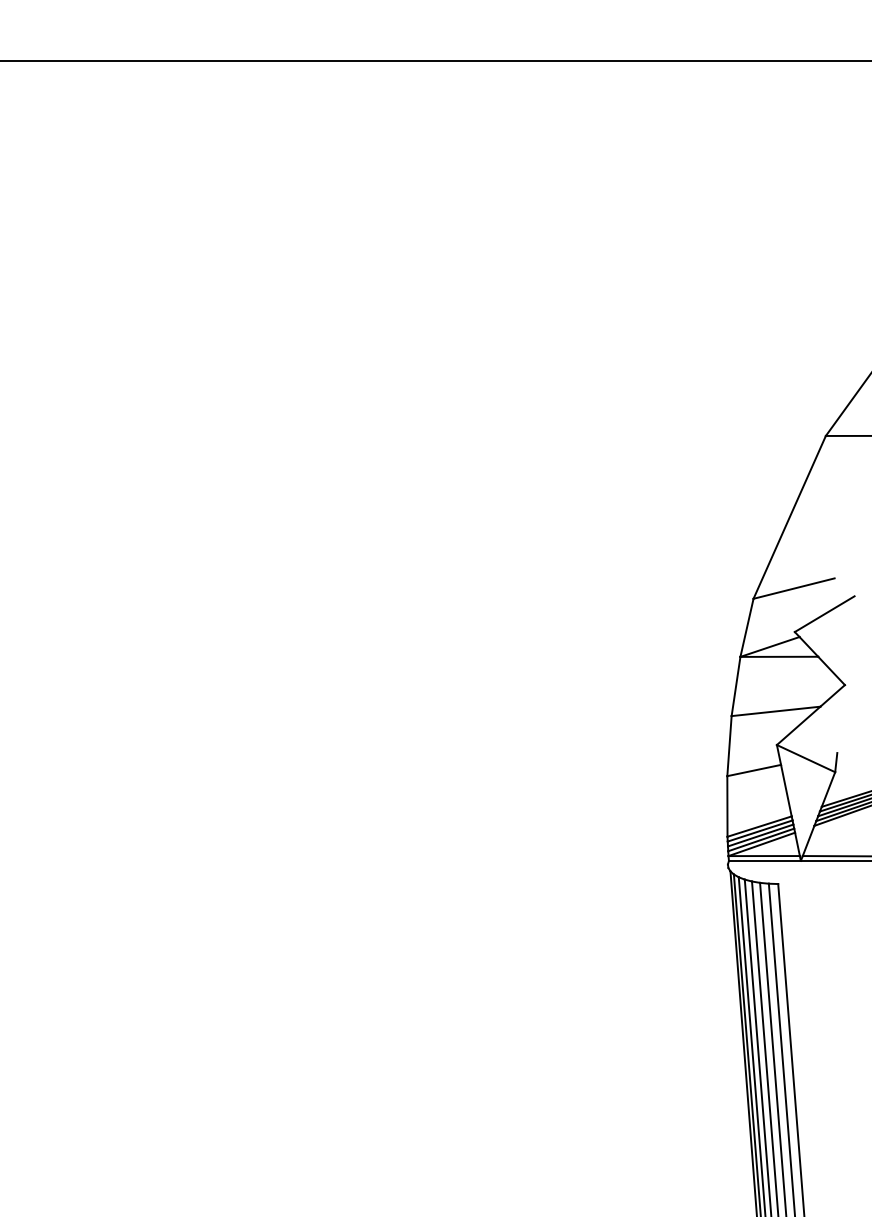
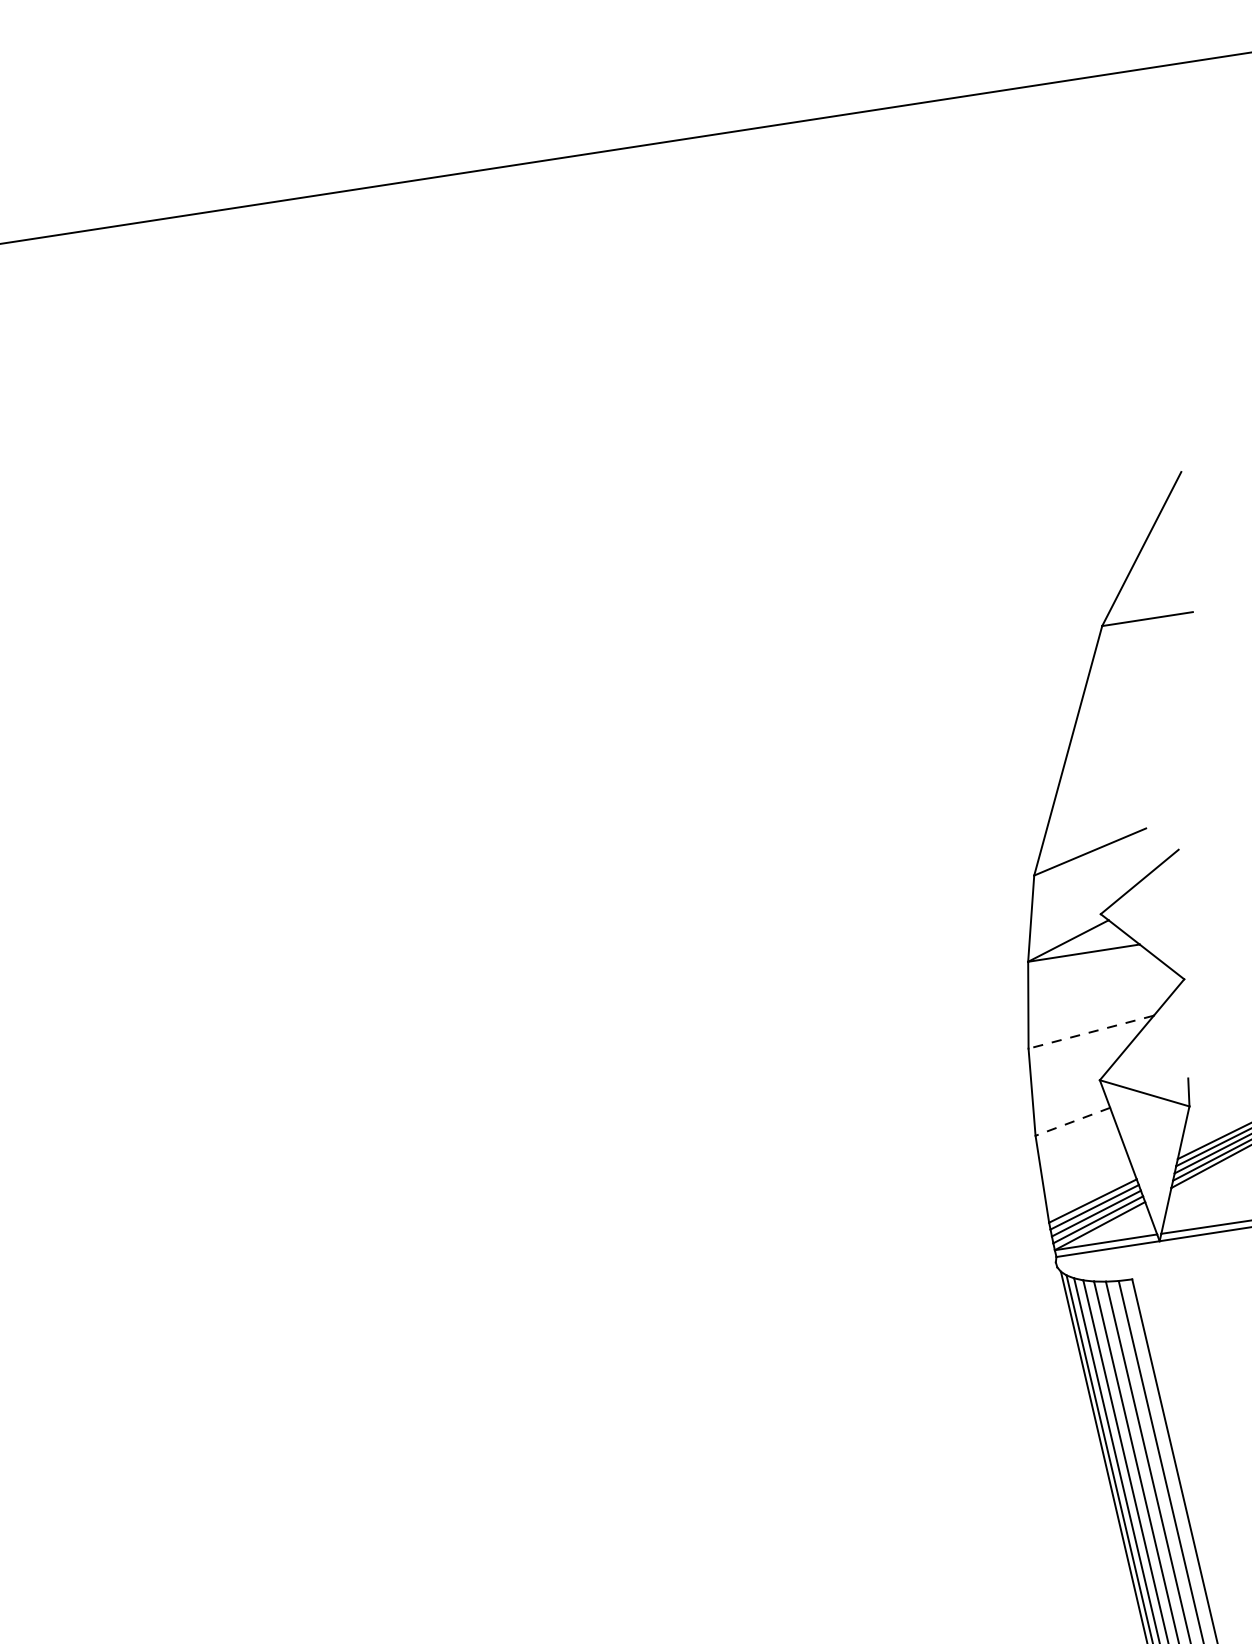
line: (776, 711) -> (1091, 1032), solid -> dashed
line: (753, 770) -> (1071, 1121), solid -> dashed

